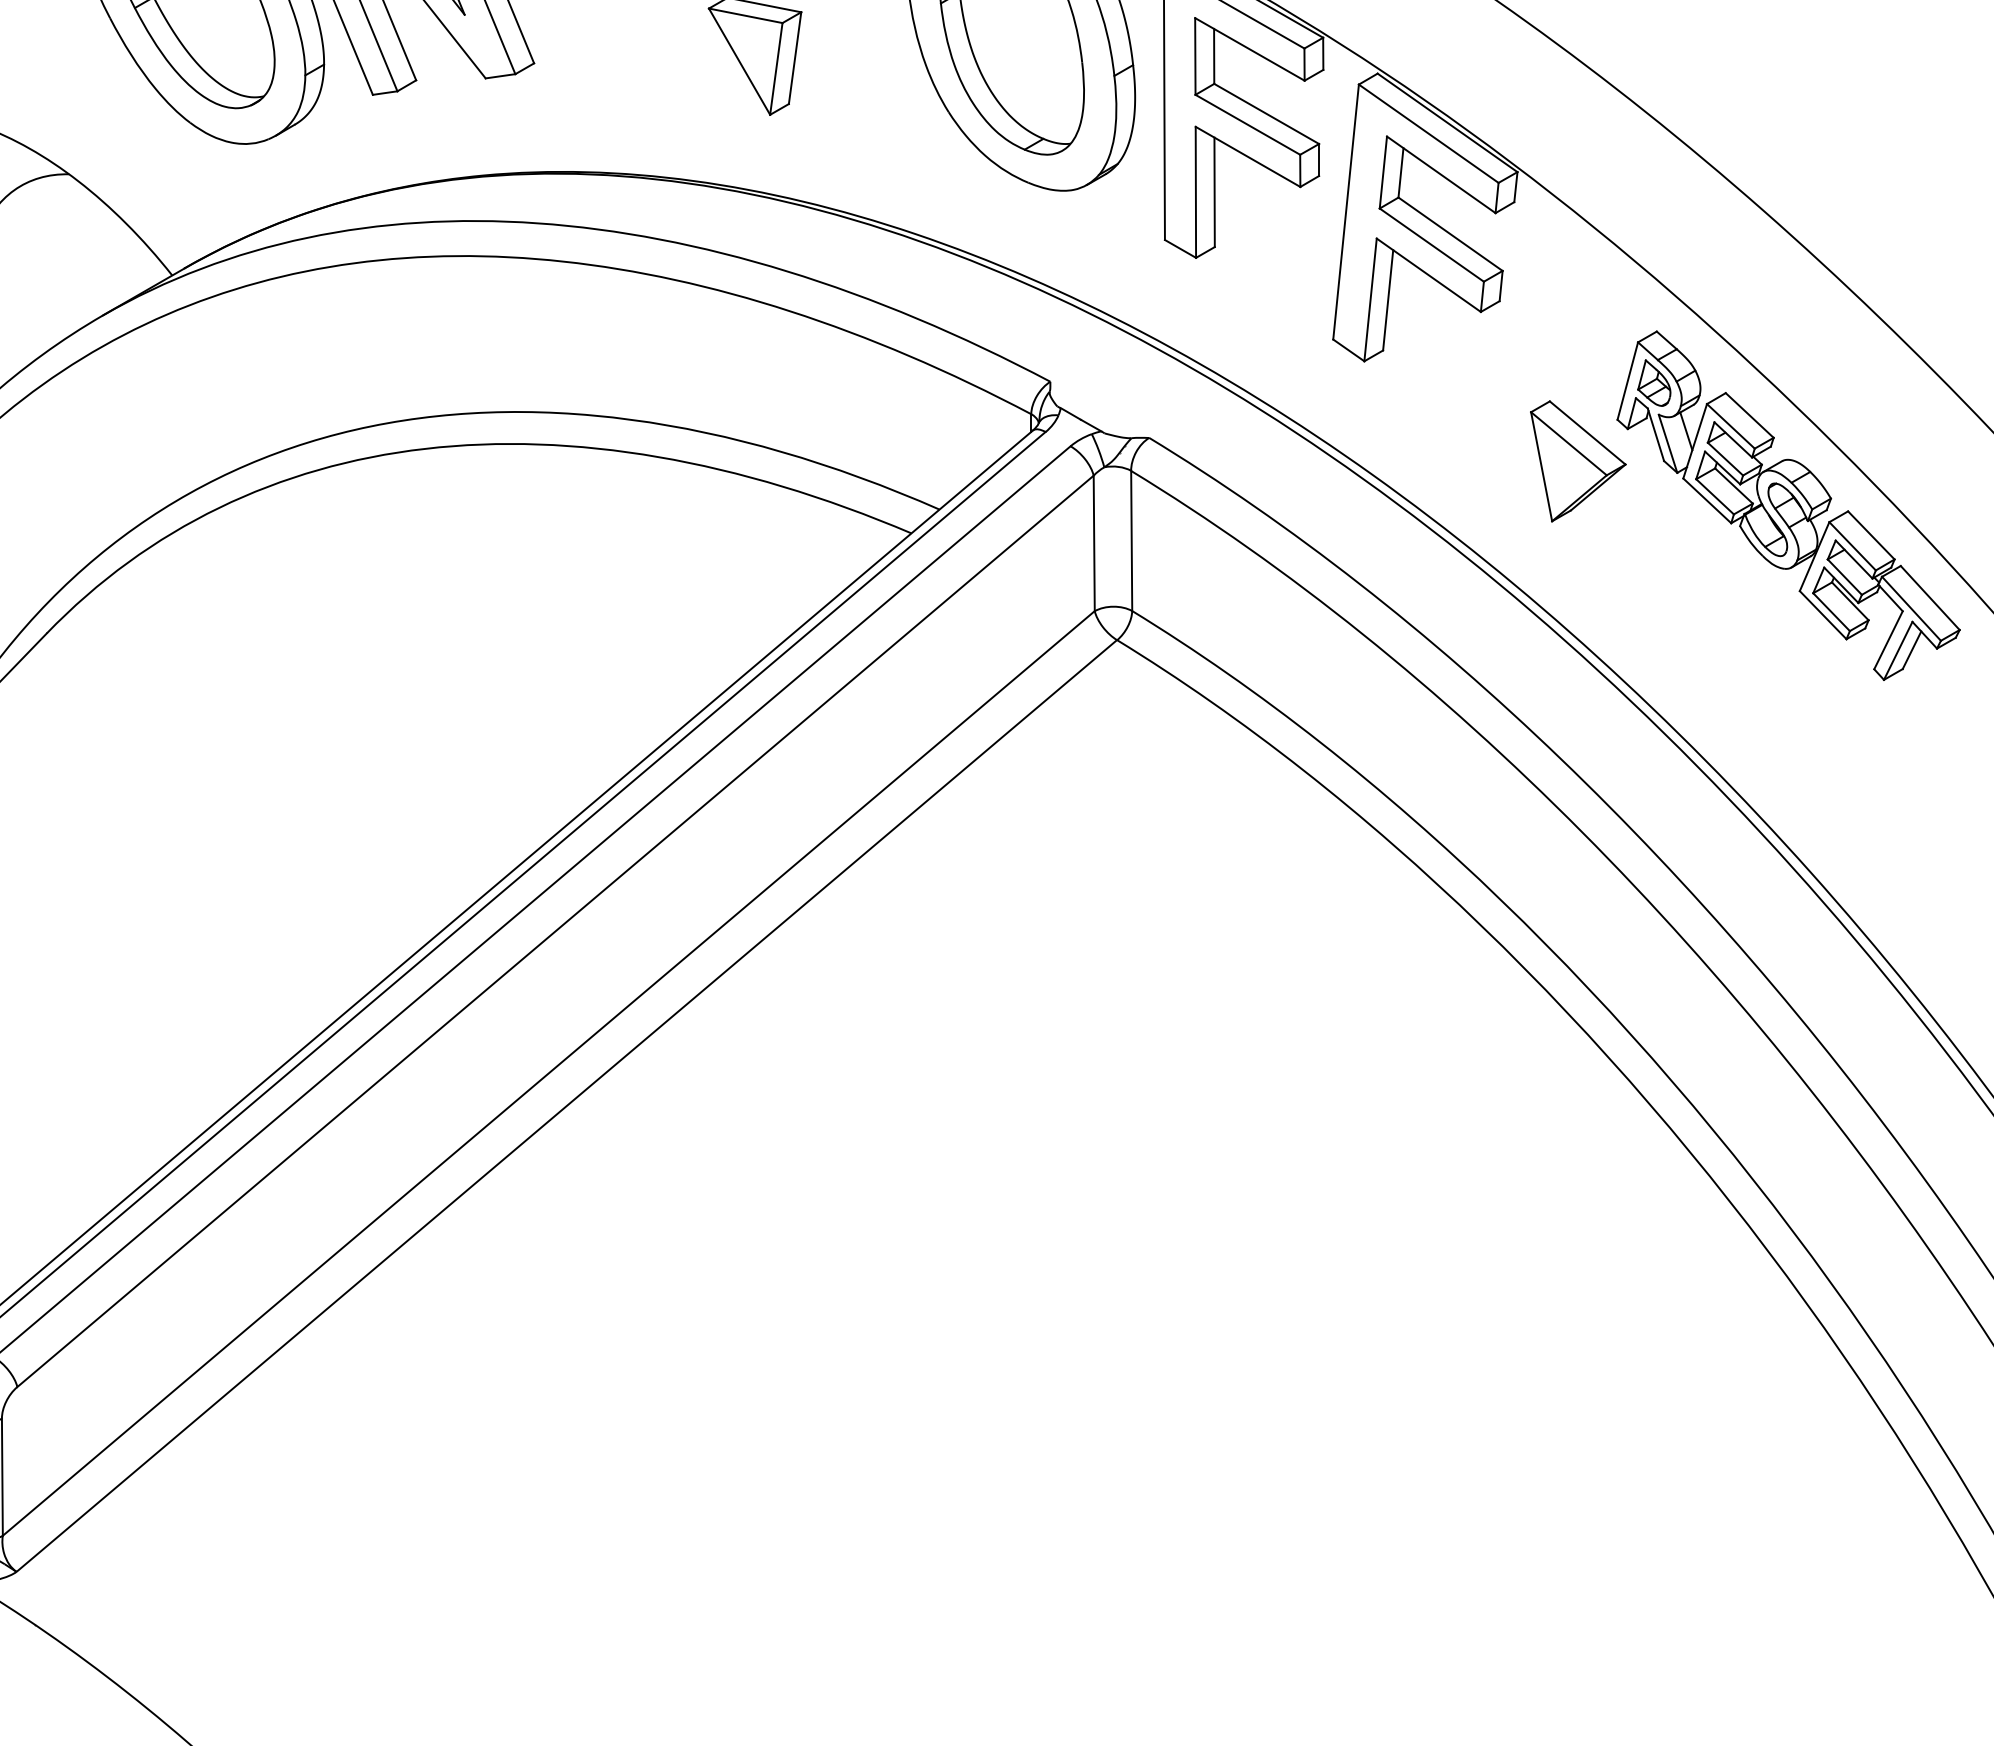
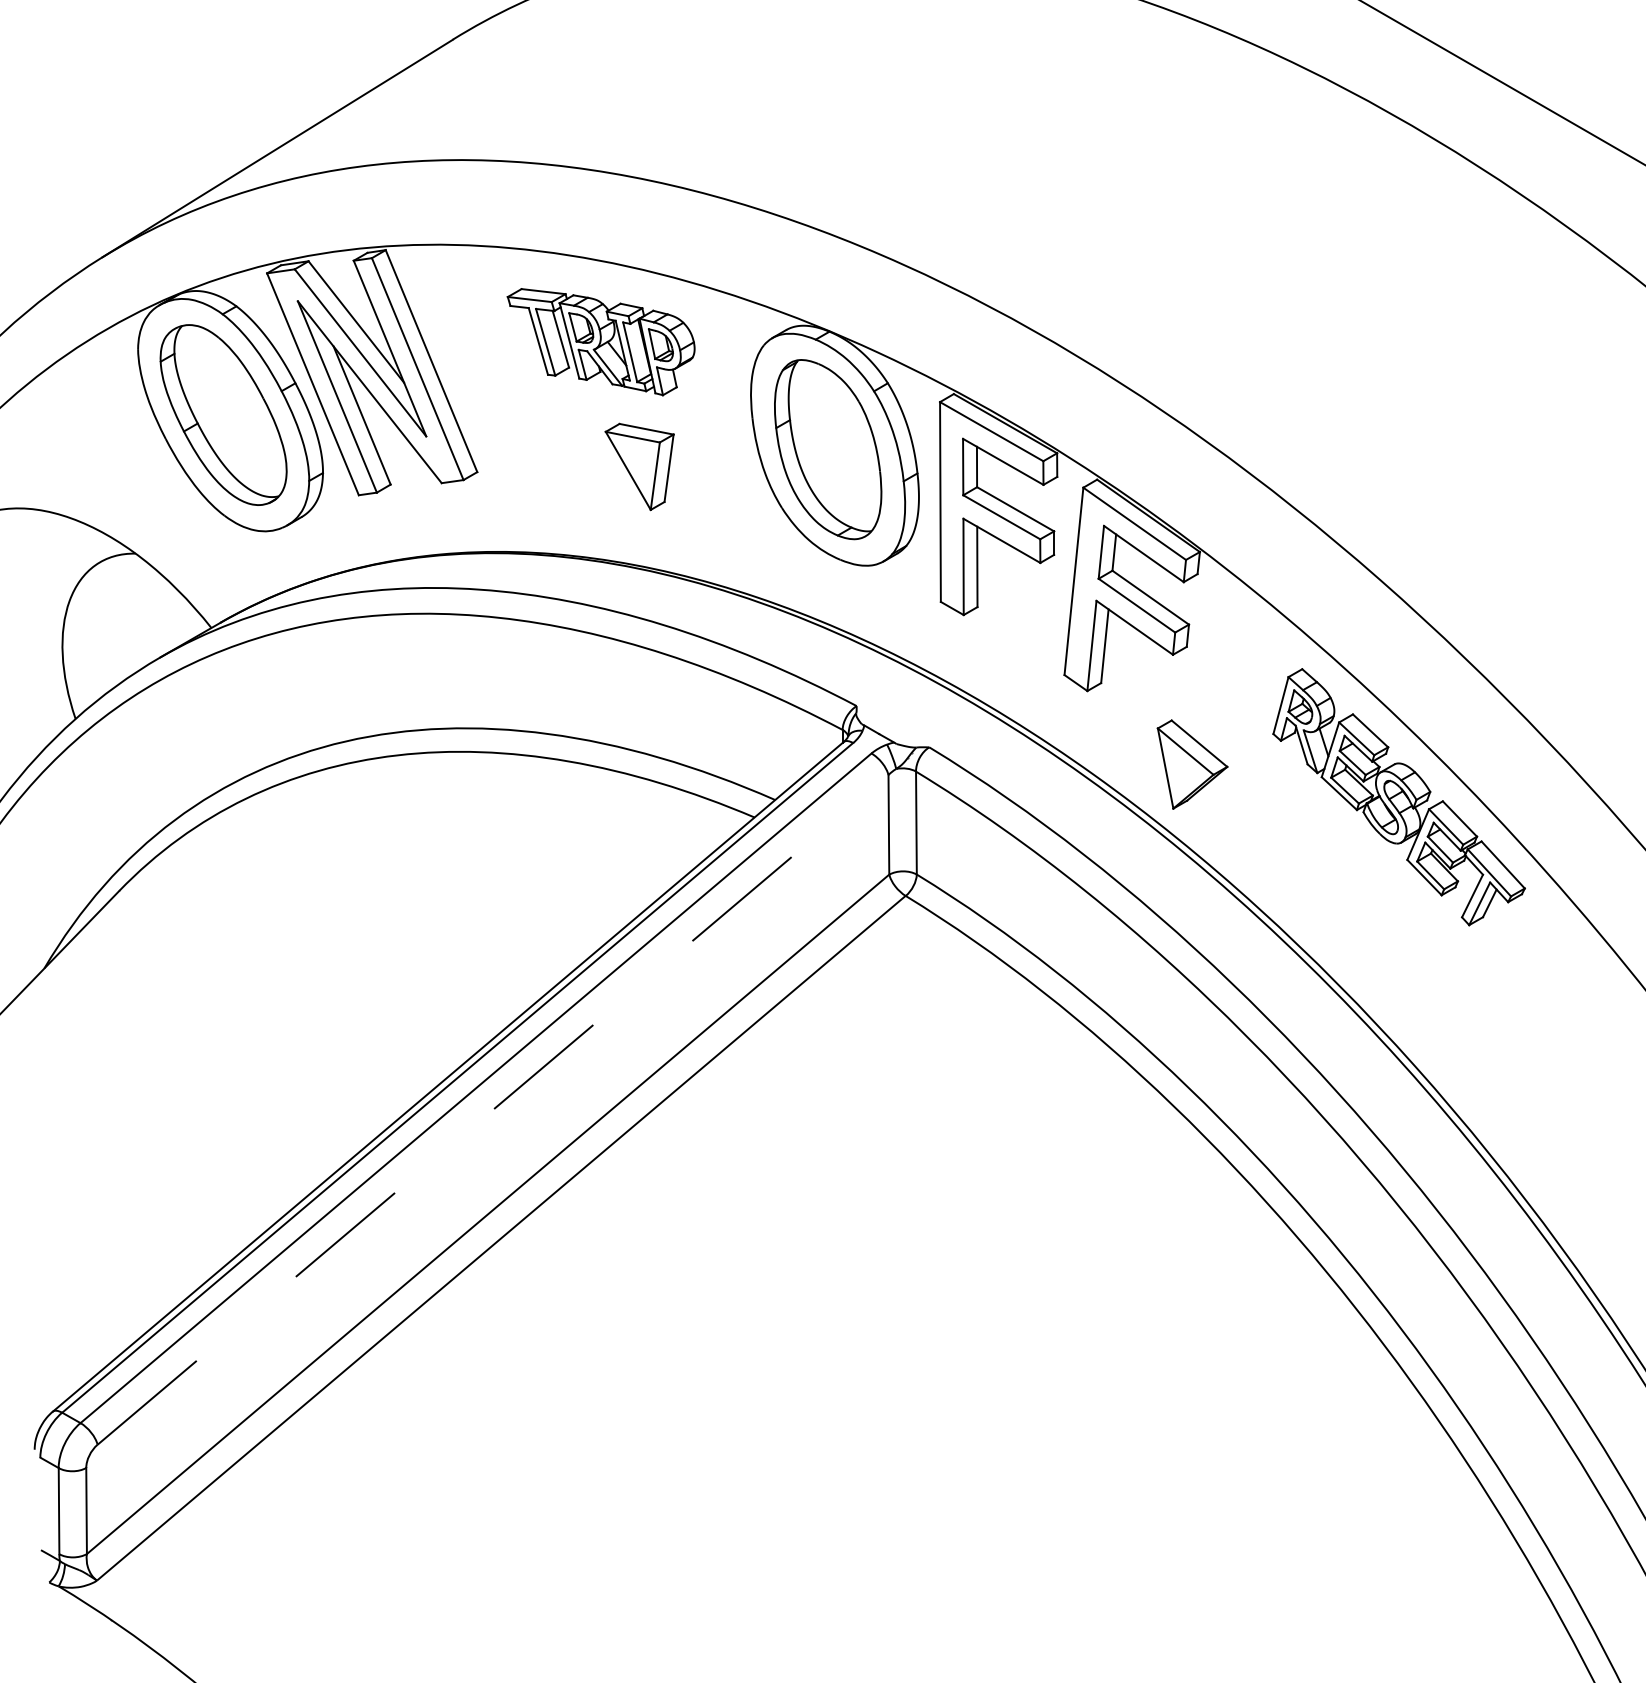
part: (1578, 461) -> (1192, 764), moved
line: (556, 930) -> (493, 1109), solid -> dashed

